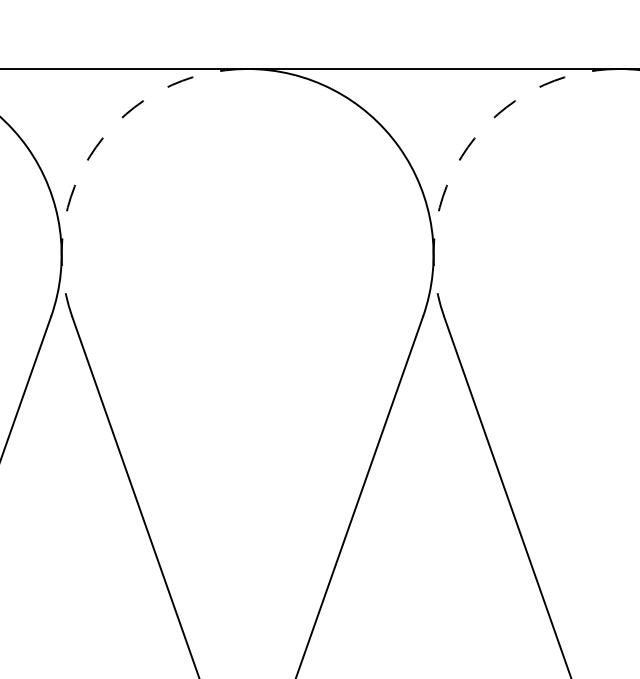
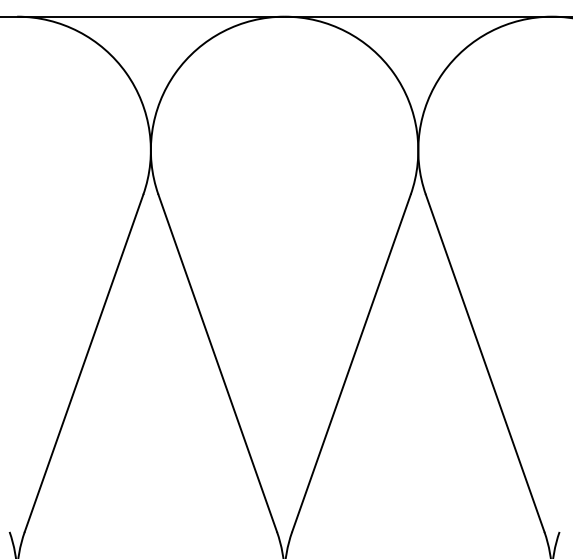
arc: (95, 148) -> (175, 73), dashed -> solid
arc: (467, 148) -> (442, 73), dashed -> solid

